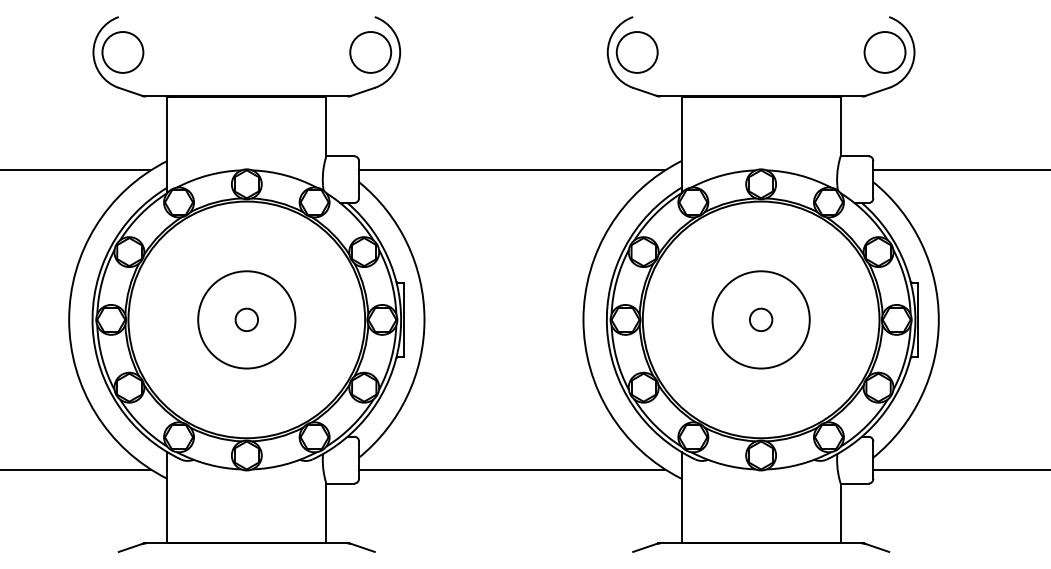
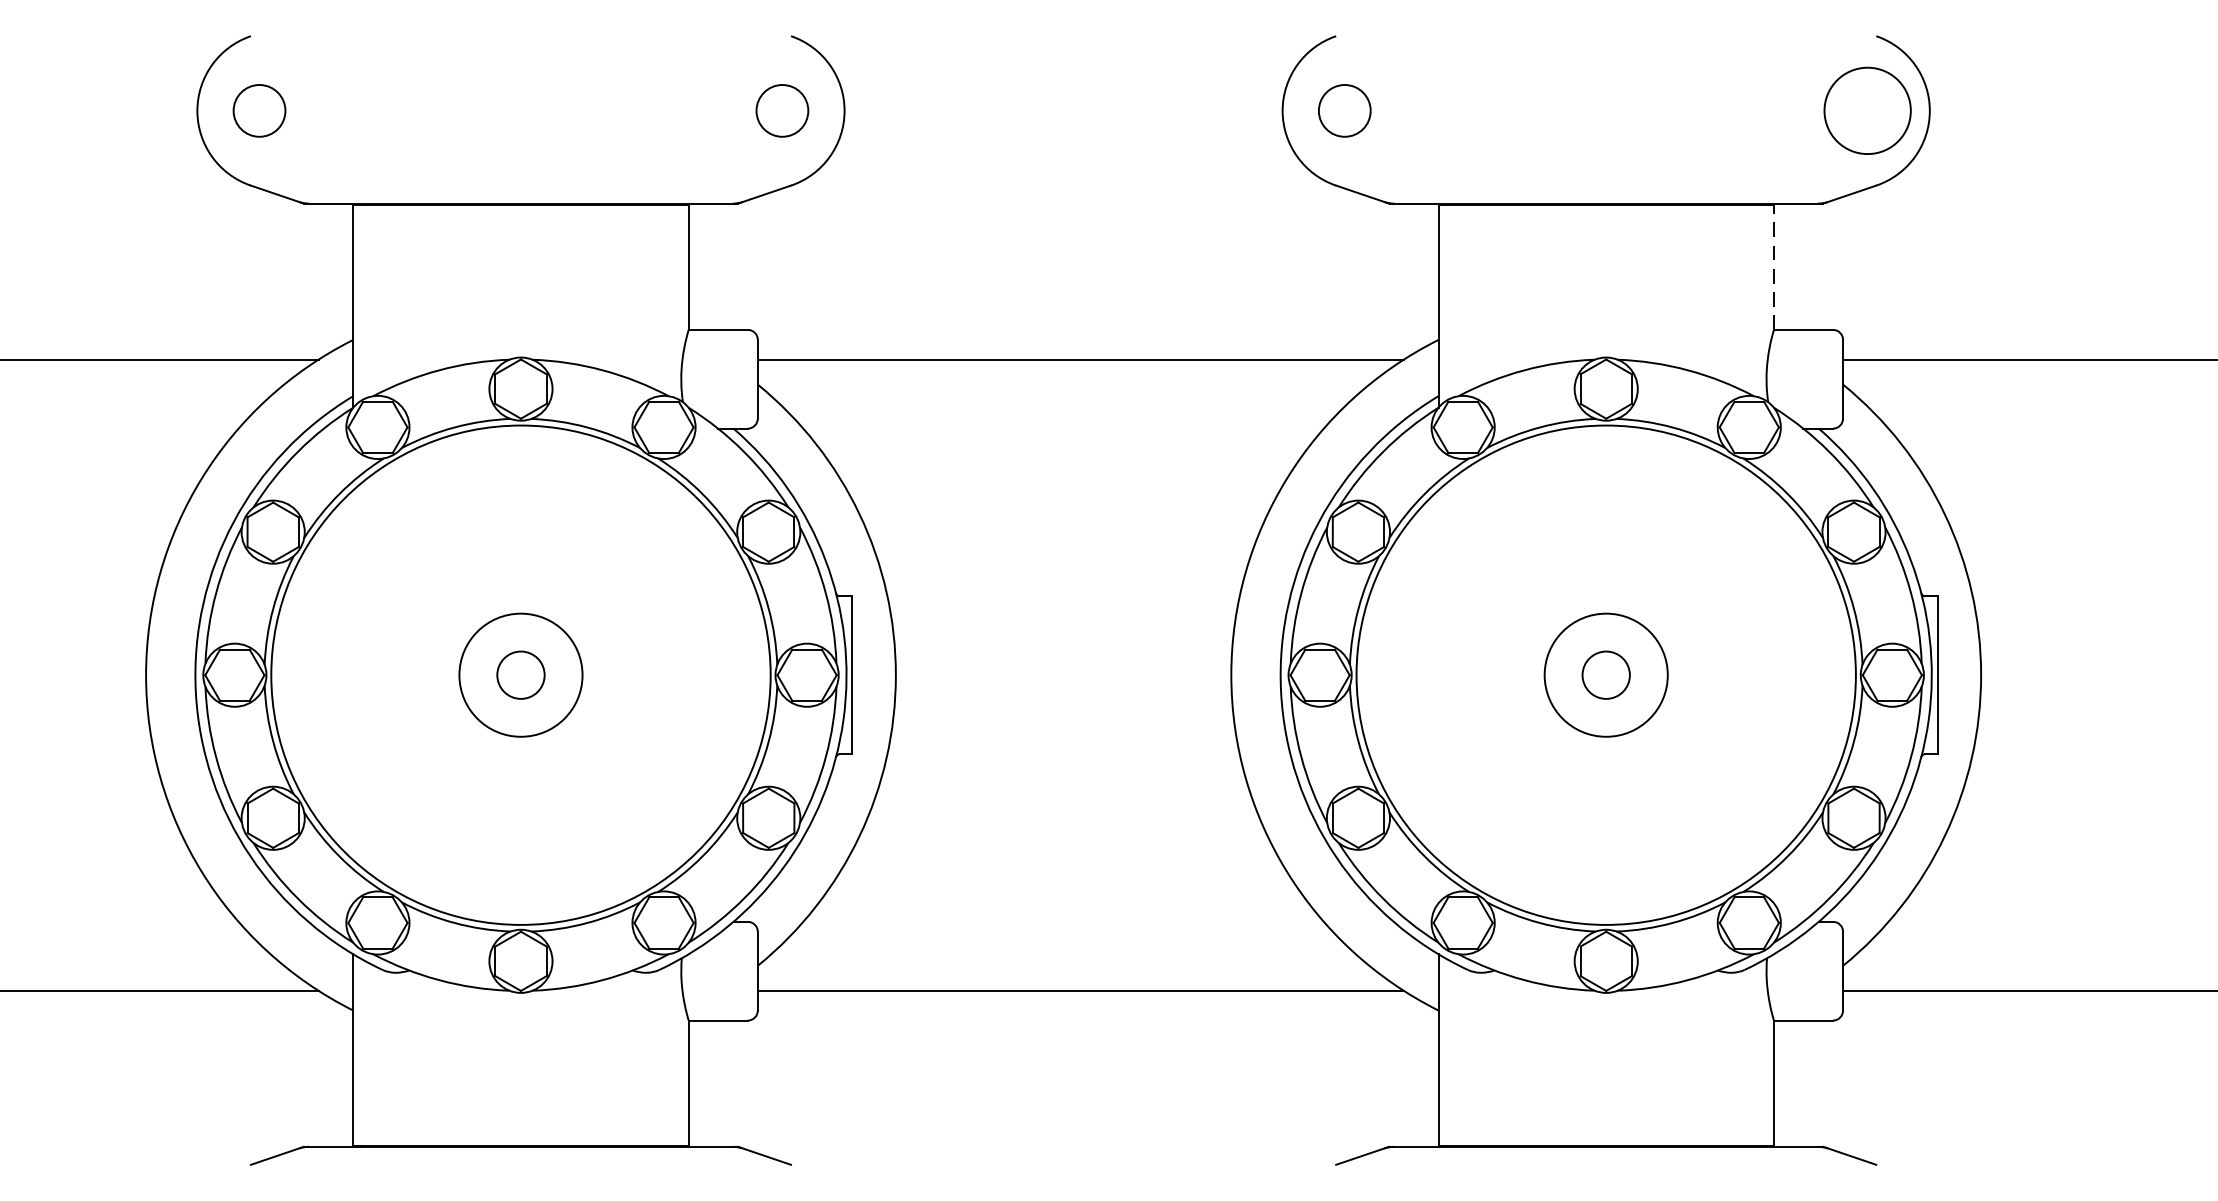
circle: (122, 52) -> (258, 110), size x0.6
circle: (370, 52) -> (781, 110), size x0.6
circle: (636, 52) -> (1343, 110), size x0.6
line: (840, 126) -> (1773, 267), solid -> dashed
circle: (246, 319) -> (520, 674), size x0.6
circle: (760, 319) -> (1604, 674), size x0.6

